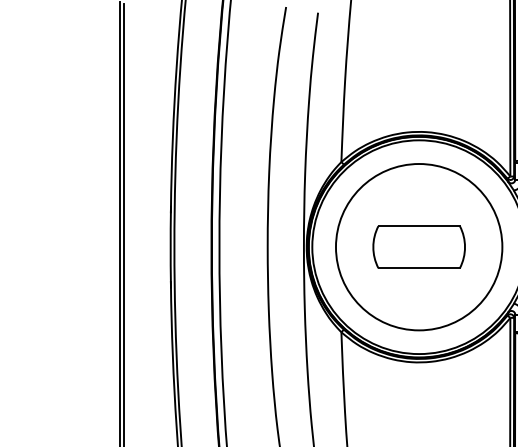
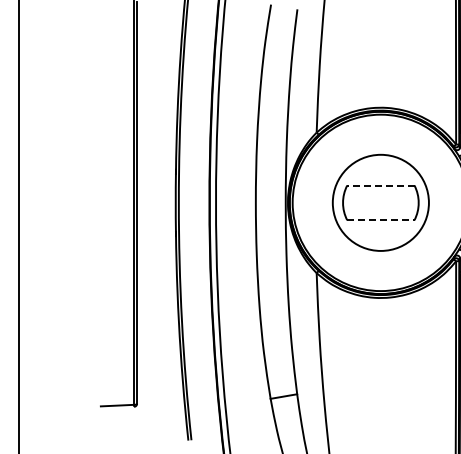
line: (418, 226) -> (380, 185), solid -> dashed
circle: (418, 246) -> (380, 202), size x0.7
line: (418, 268) -> (380, 220), solid -> dashed

